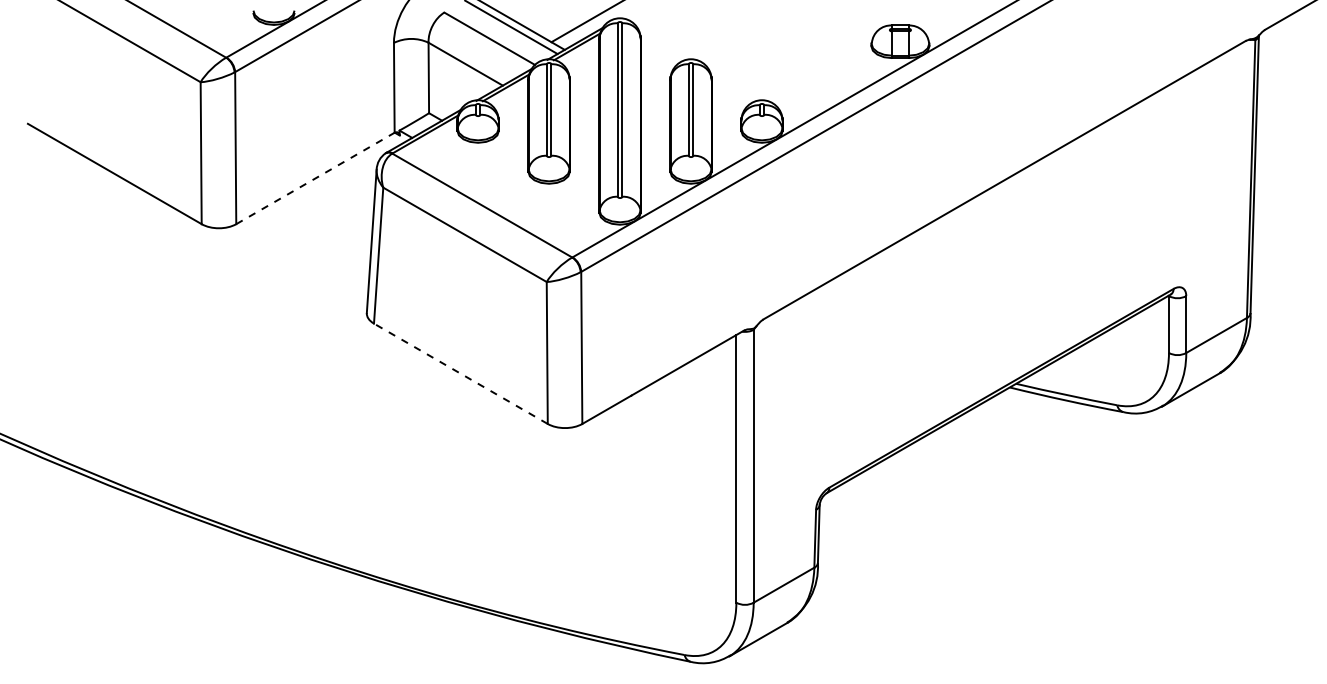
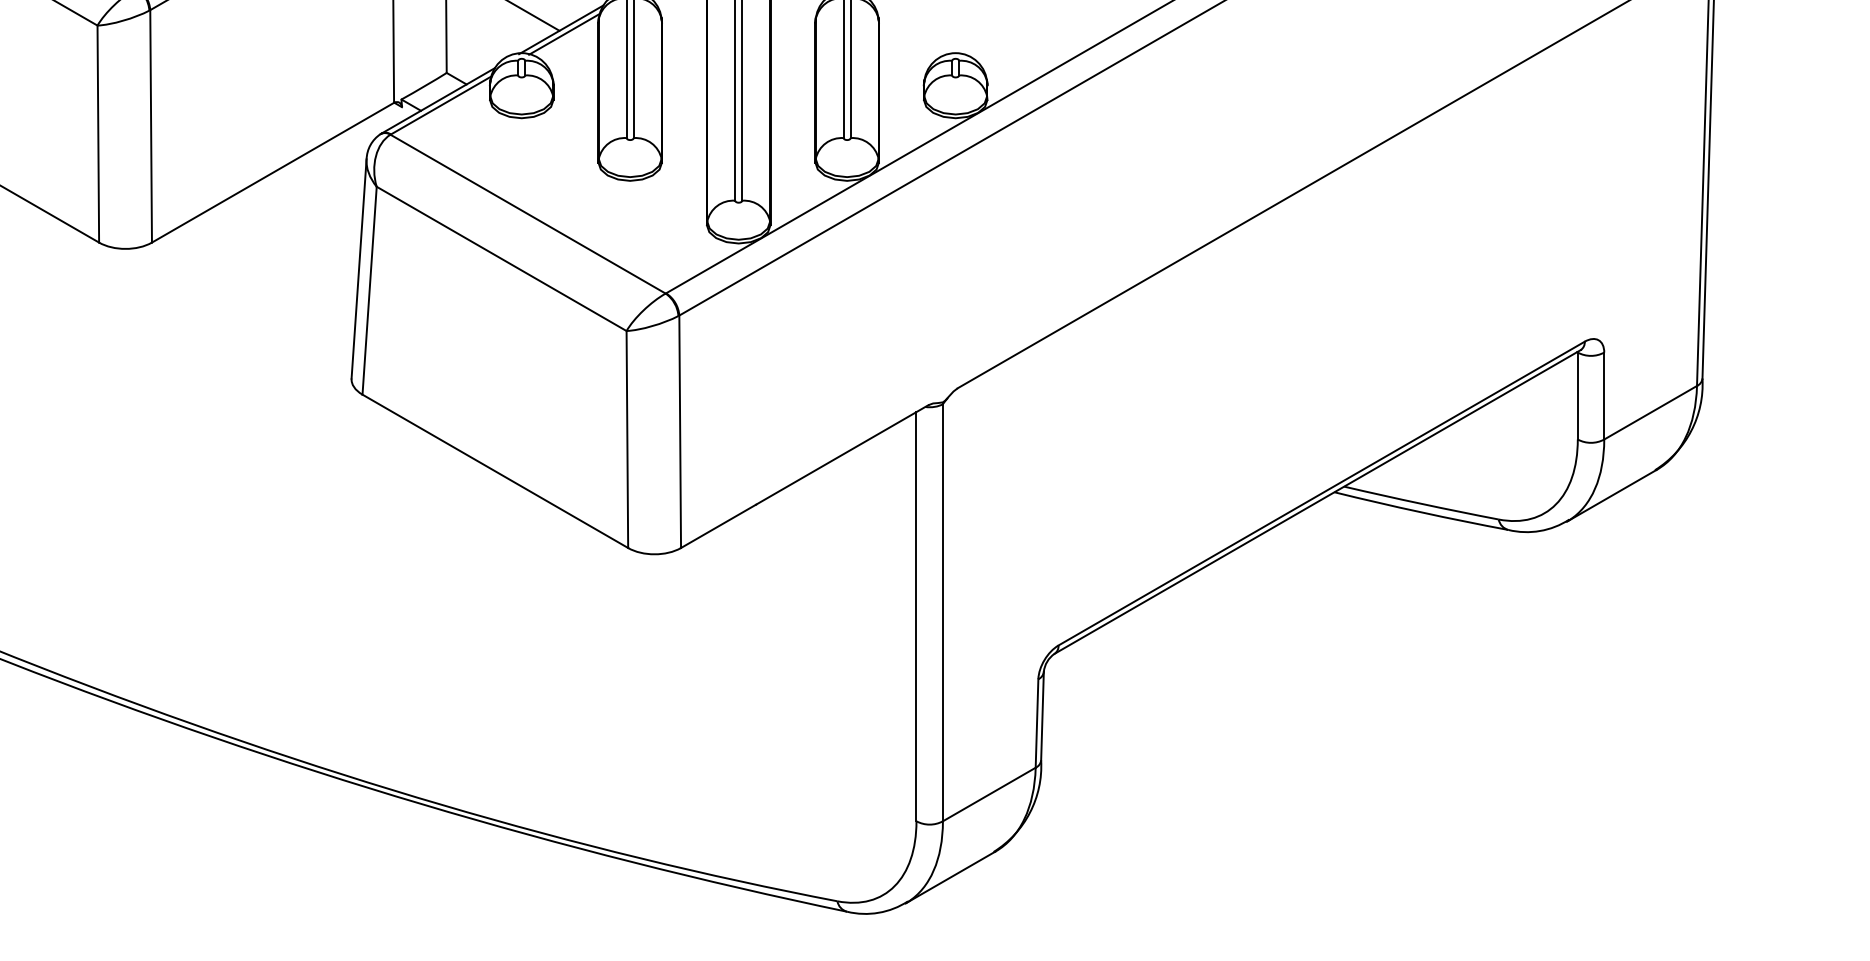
line: (315, 178) -> (273, 172), dashed -> solid
line: (460, 373) -> (494, 470), dashed -> solid

